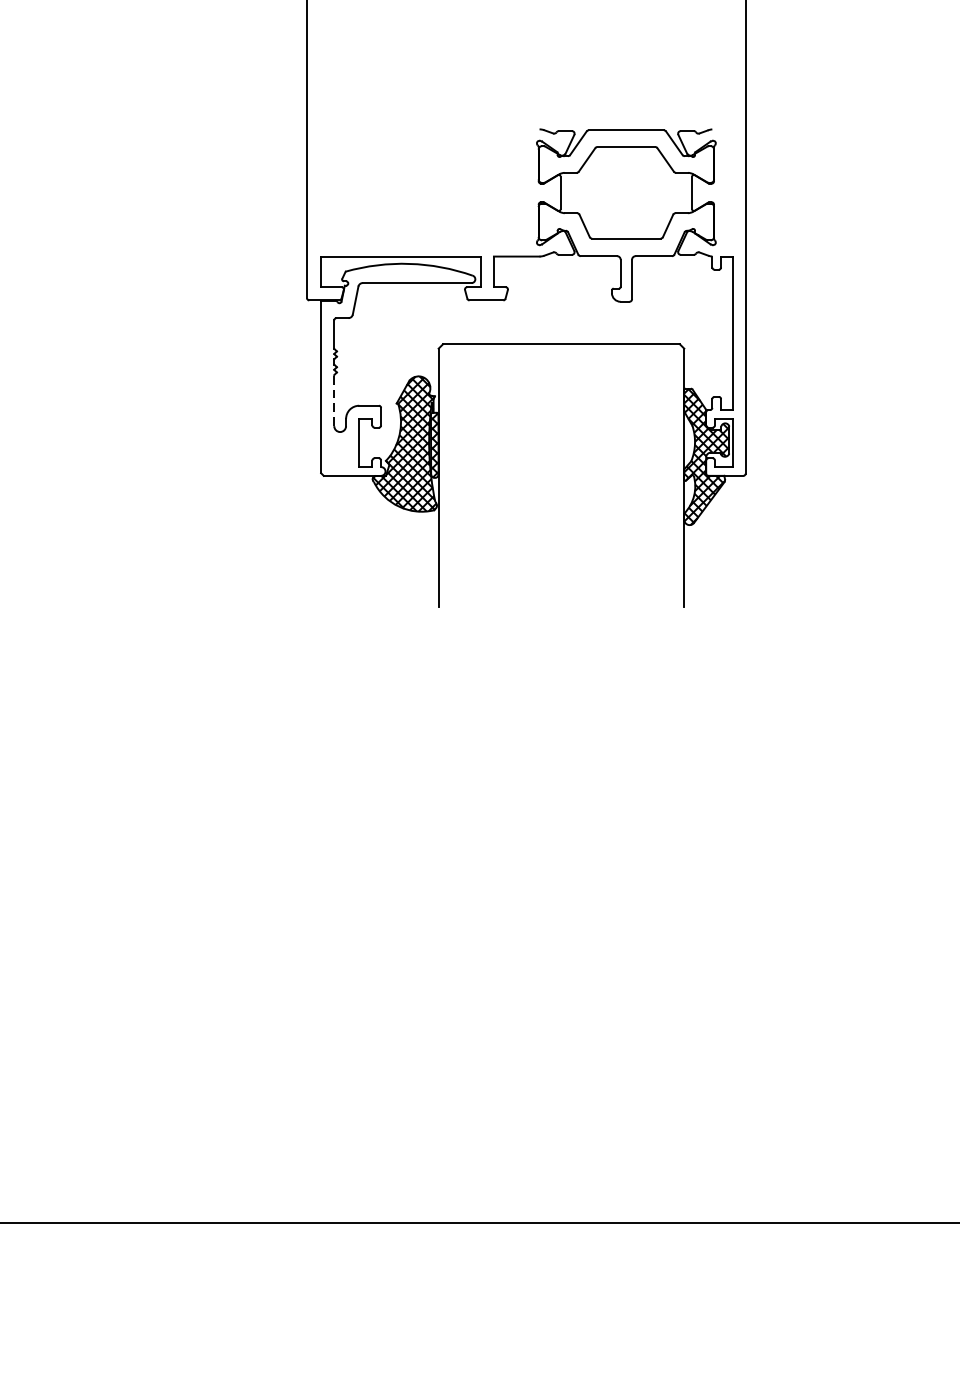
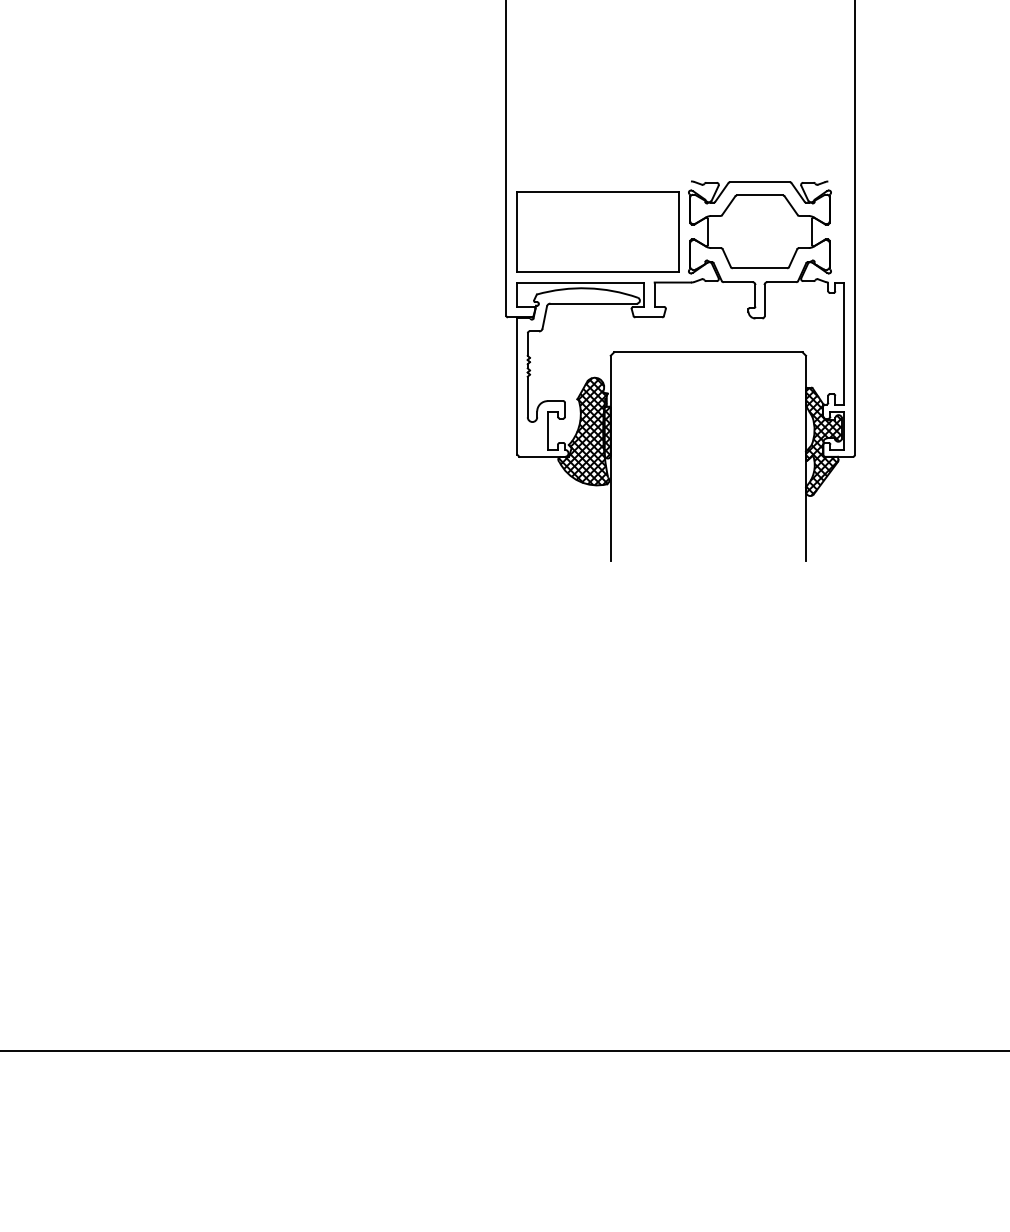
part: (421, 192) -> (597, 231), added
line: (333, 399) -> (527, 396), dashed -> solid

